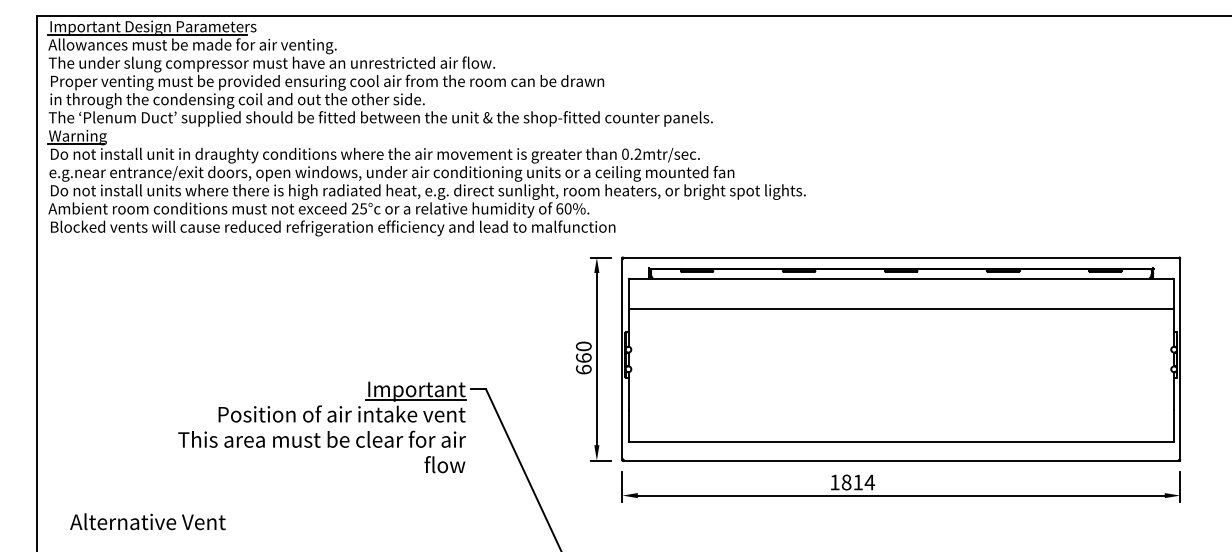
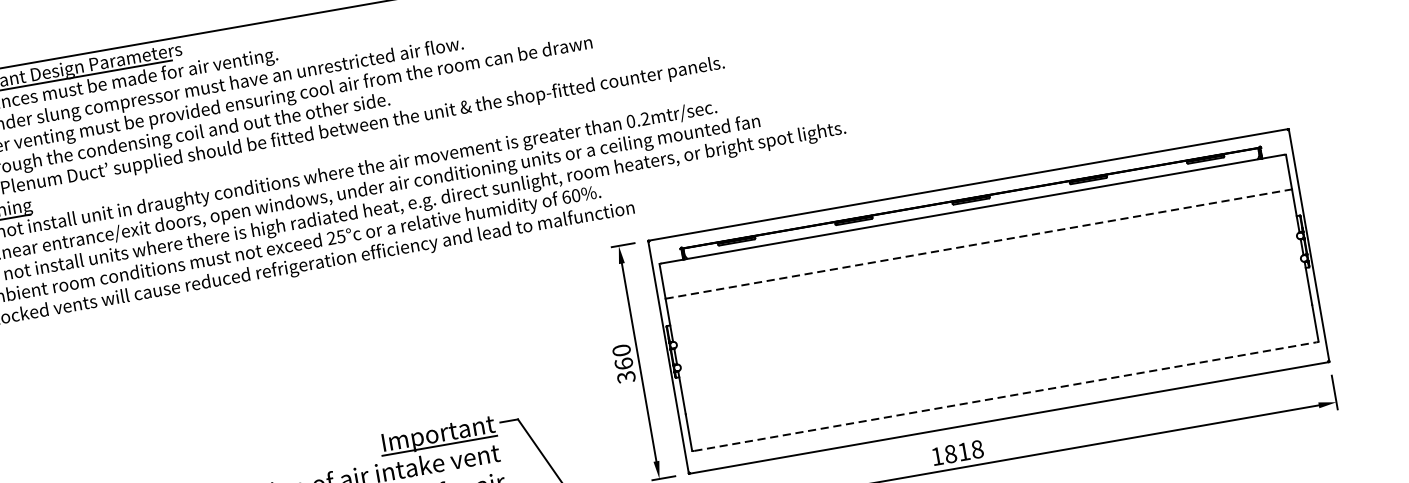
line: (901, 309) -> (979, 244), solid -> dashed
text: (583, 369) -> (625, 377), 660 -> 360
line: (901, 442) -> (1005, 397), solid -> dashed
text: (869, 482) -> (977, 449), 1814 -> 1818

